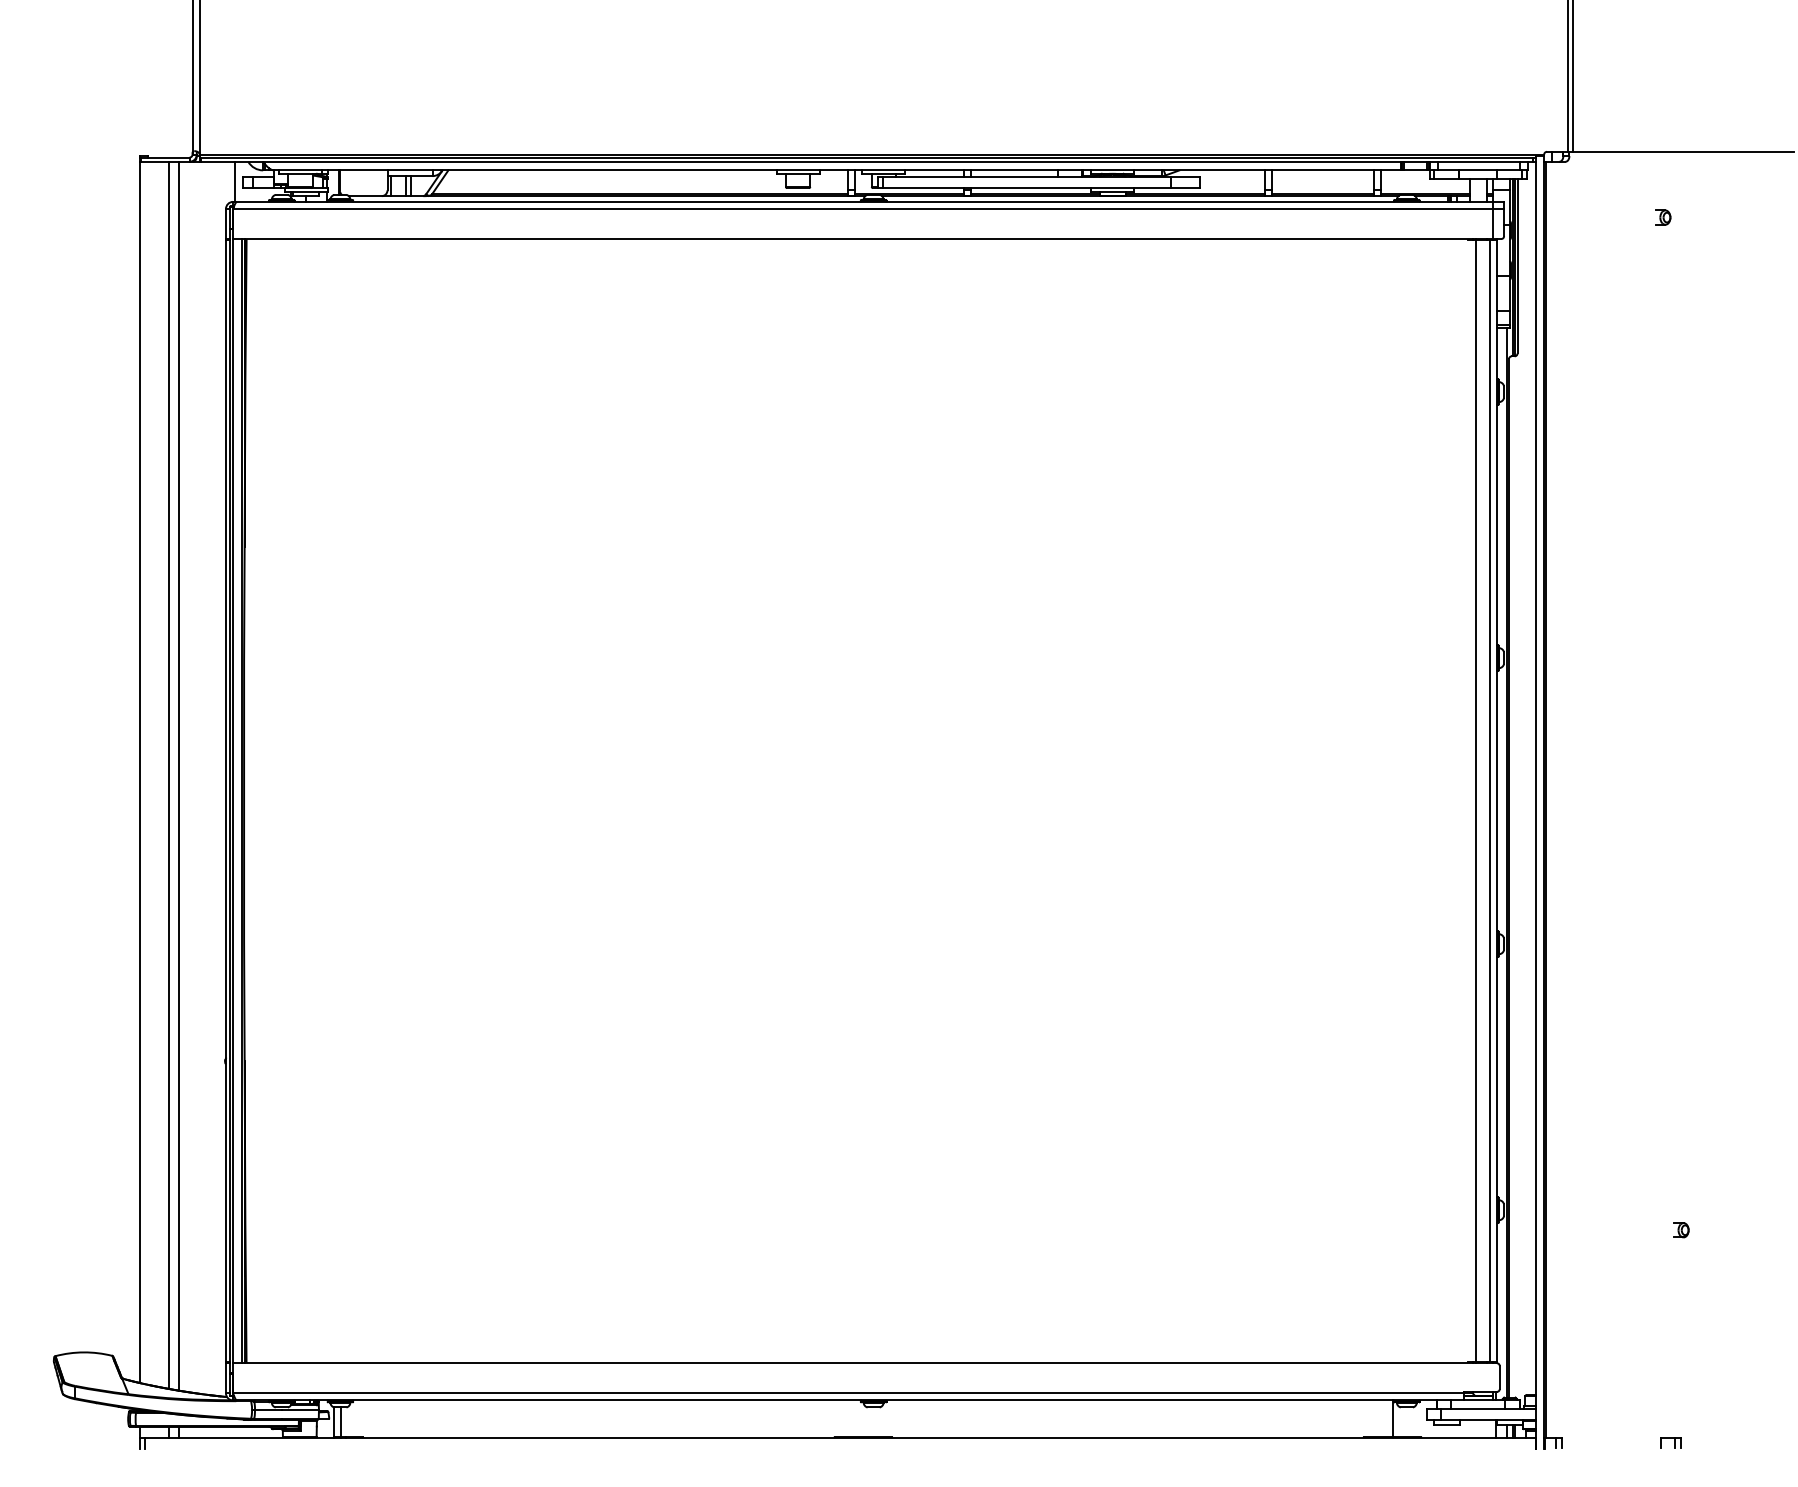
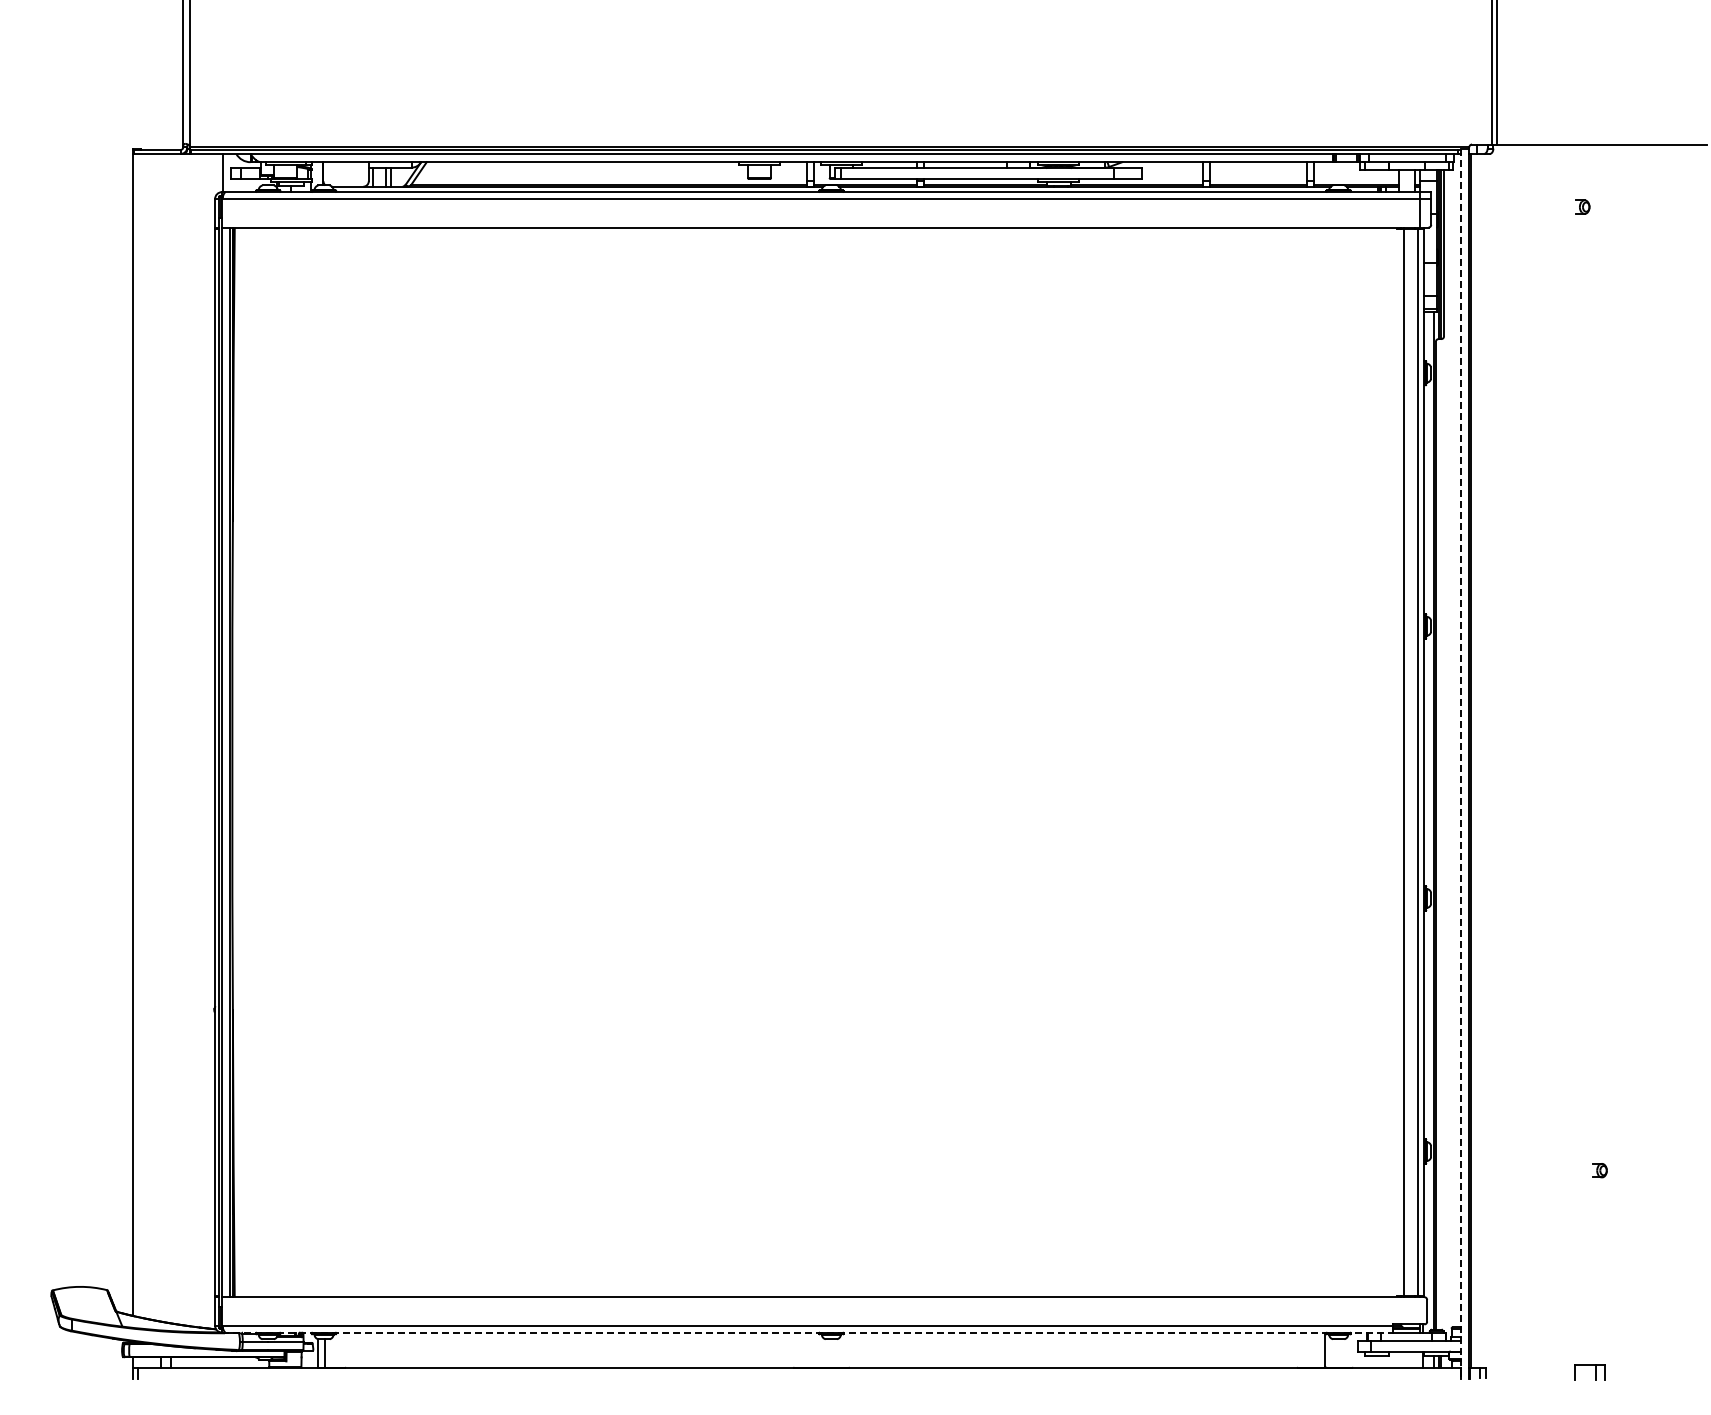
line: (169, 775) -> (161, 737), removed
line: (179, 776) -> (170, 738), removed
line: (1535, 803) -> (1461, 764), solid -> dashed
line: (848, 1400) -> (807, 1332), solid -> dashed
part: (1670, 1442) -> (1589, 1372), size x1.6

